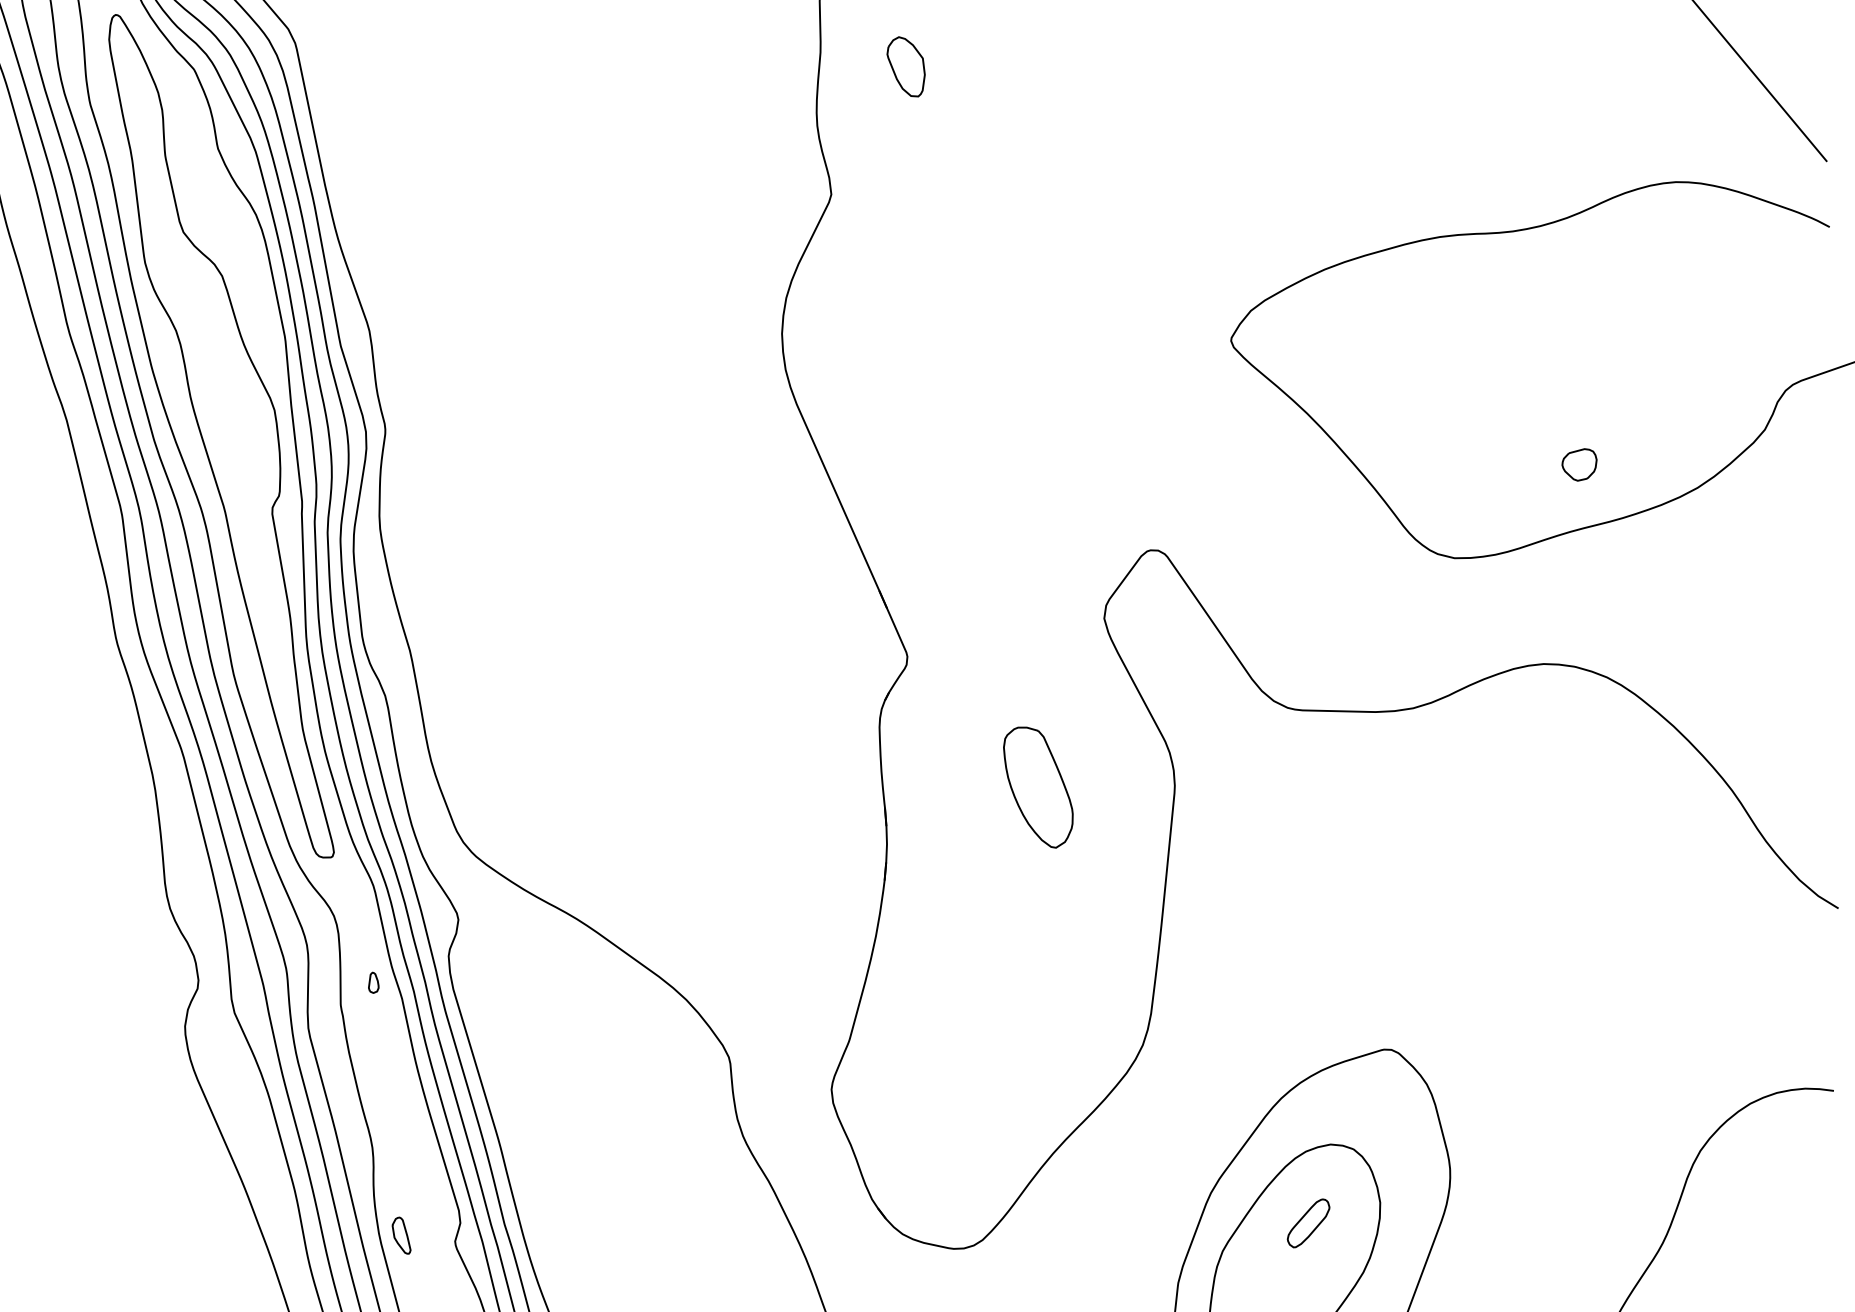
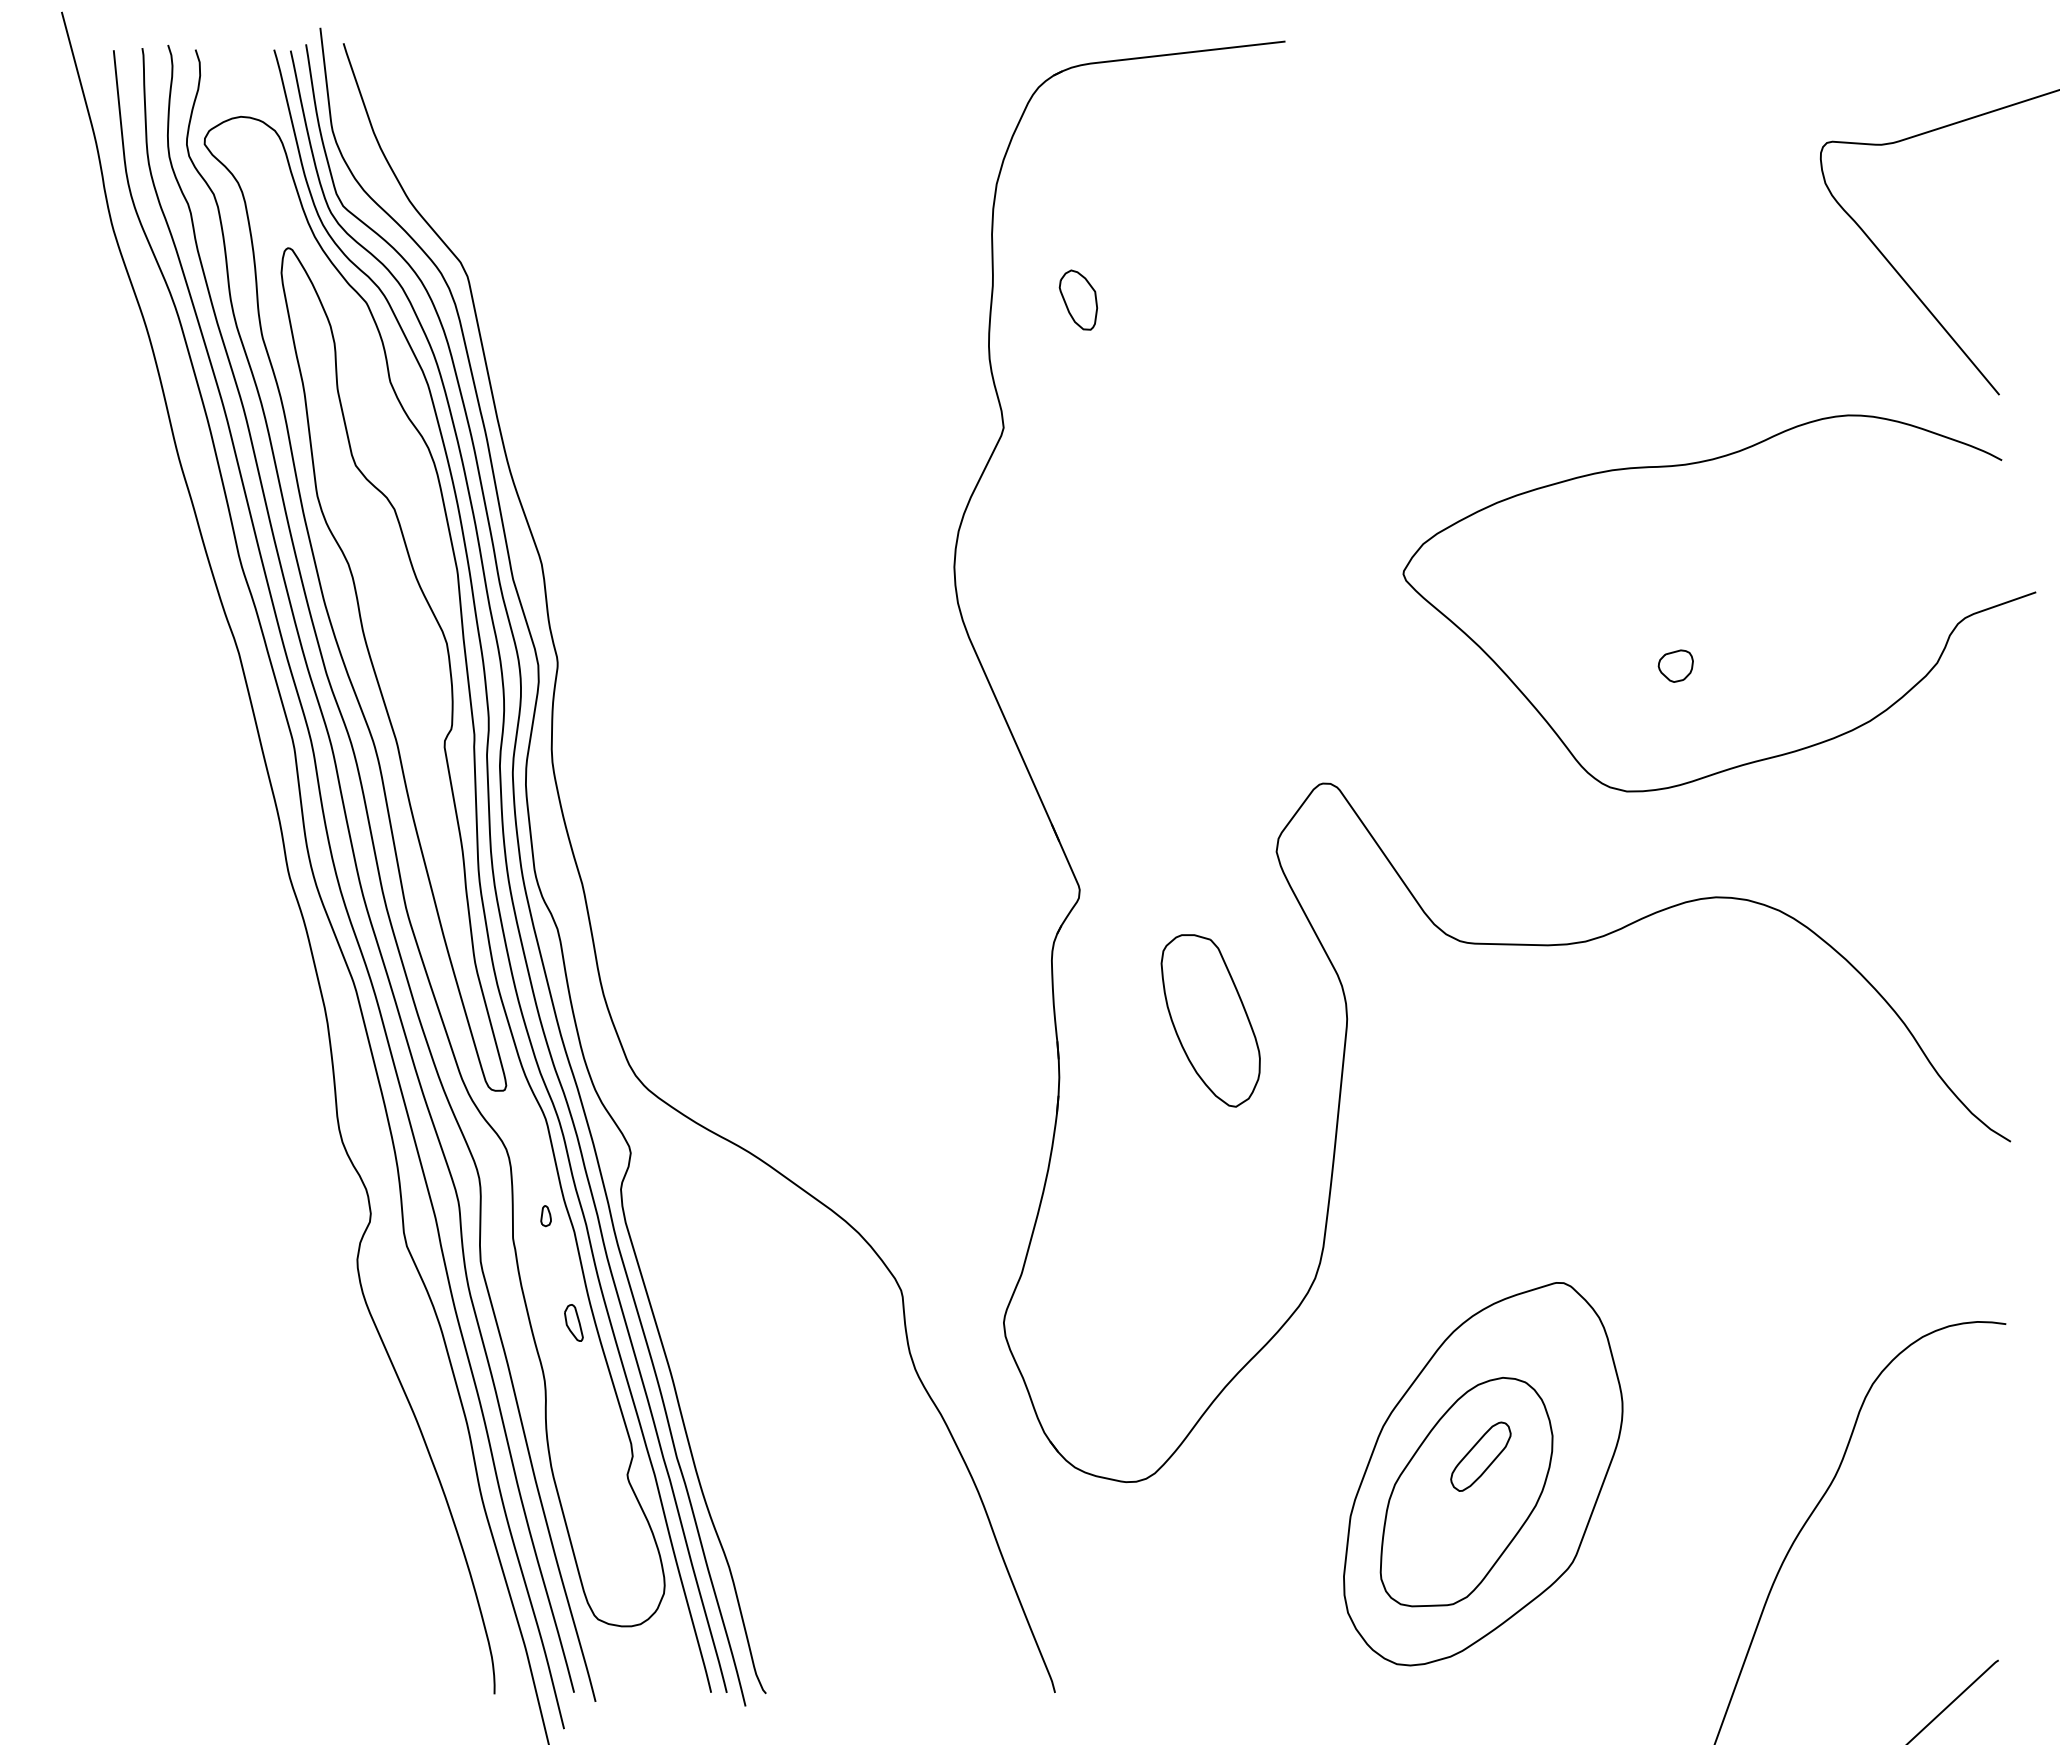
part: (1579, 464) -> (1675, 665), moved
part: (1038, 787) -> (1210, 1020), size x1.43
part: (1308, 1223) -> (1480, 1456), size x1.43
part: (401, 1235) -> (573, 1322), moved

